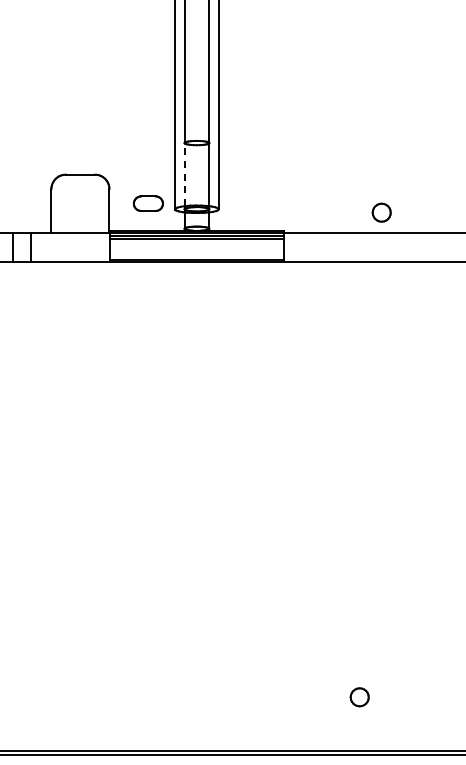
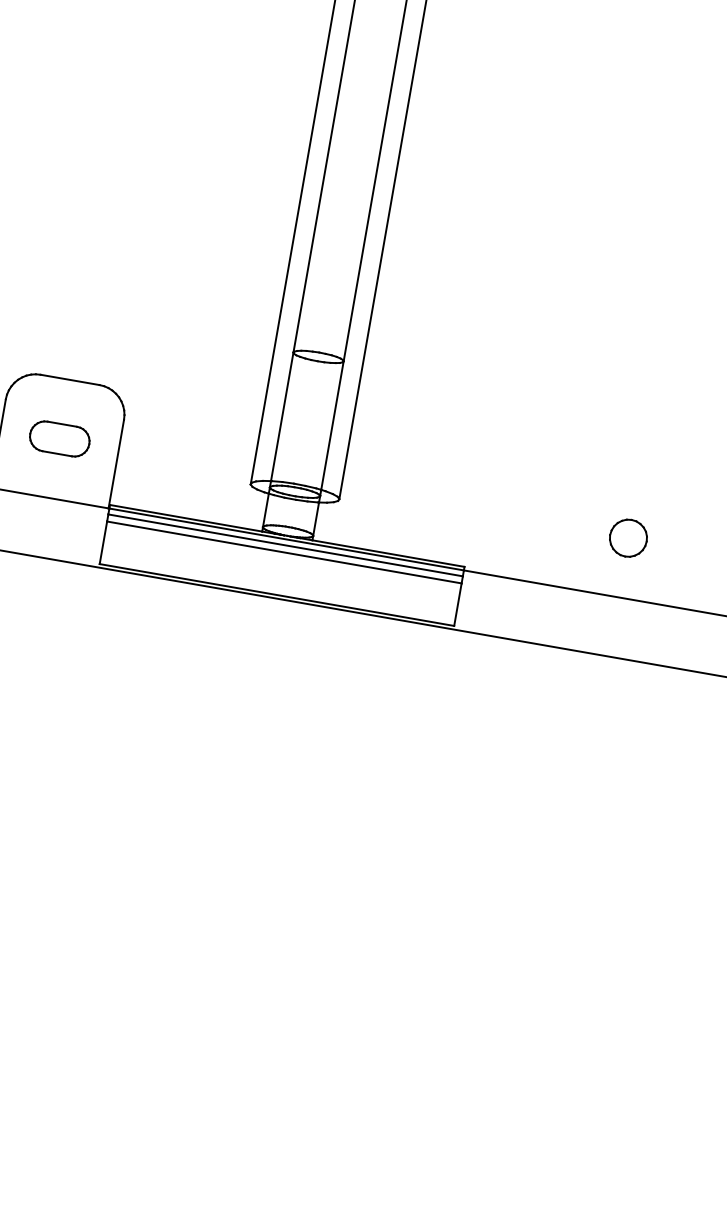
line: (184, 174) -> (282, 416), dashed -> solid
part: (148, 203) -> (60, 438), moved
part: (381, 212) -> (628, 537), moved

